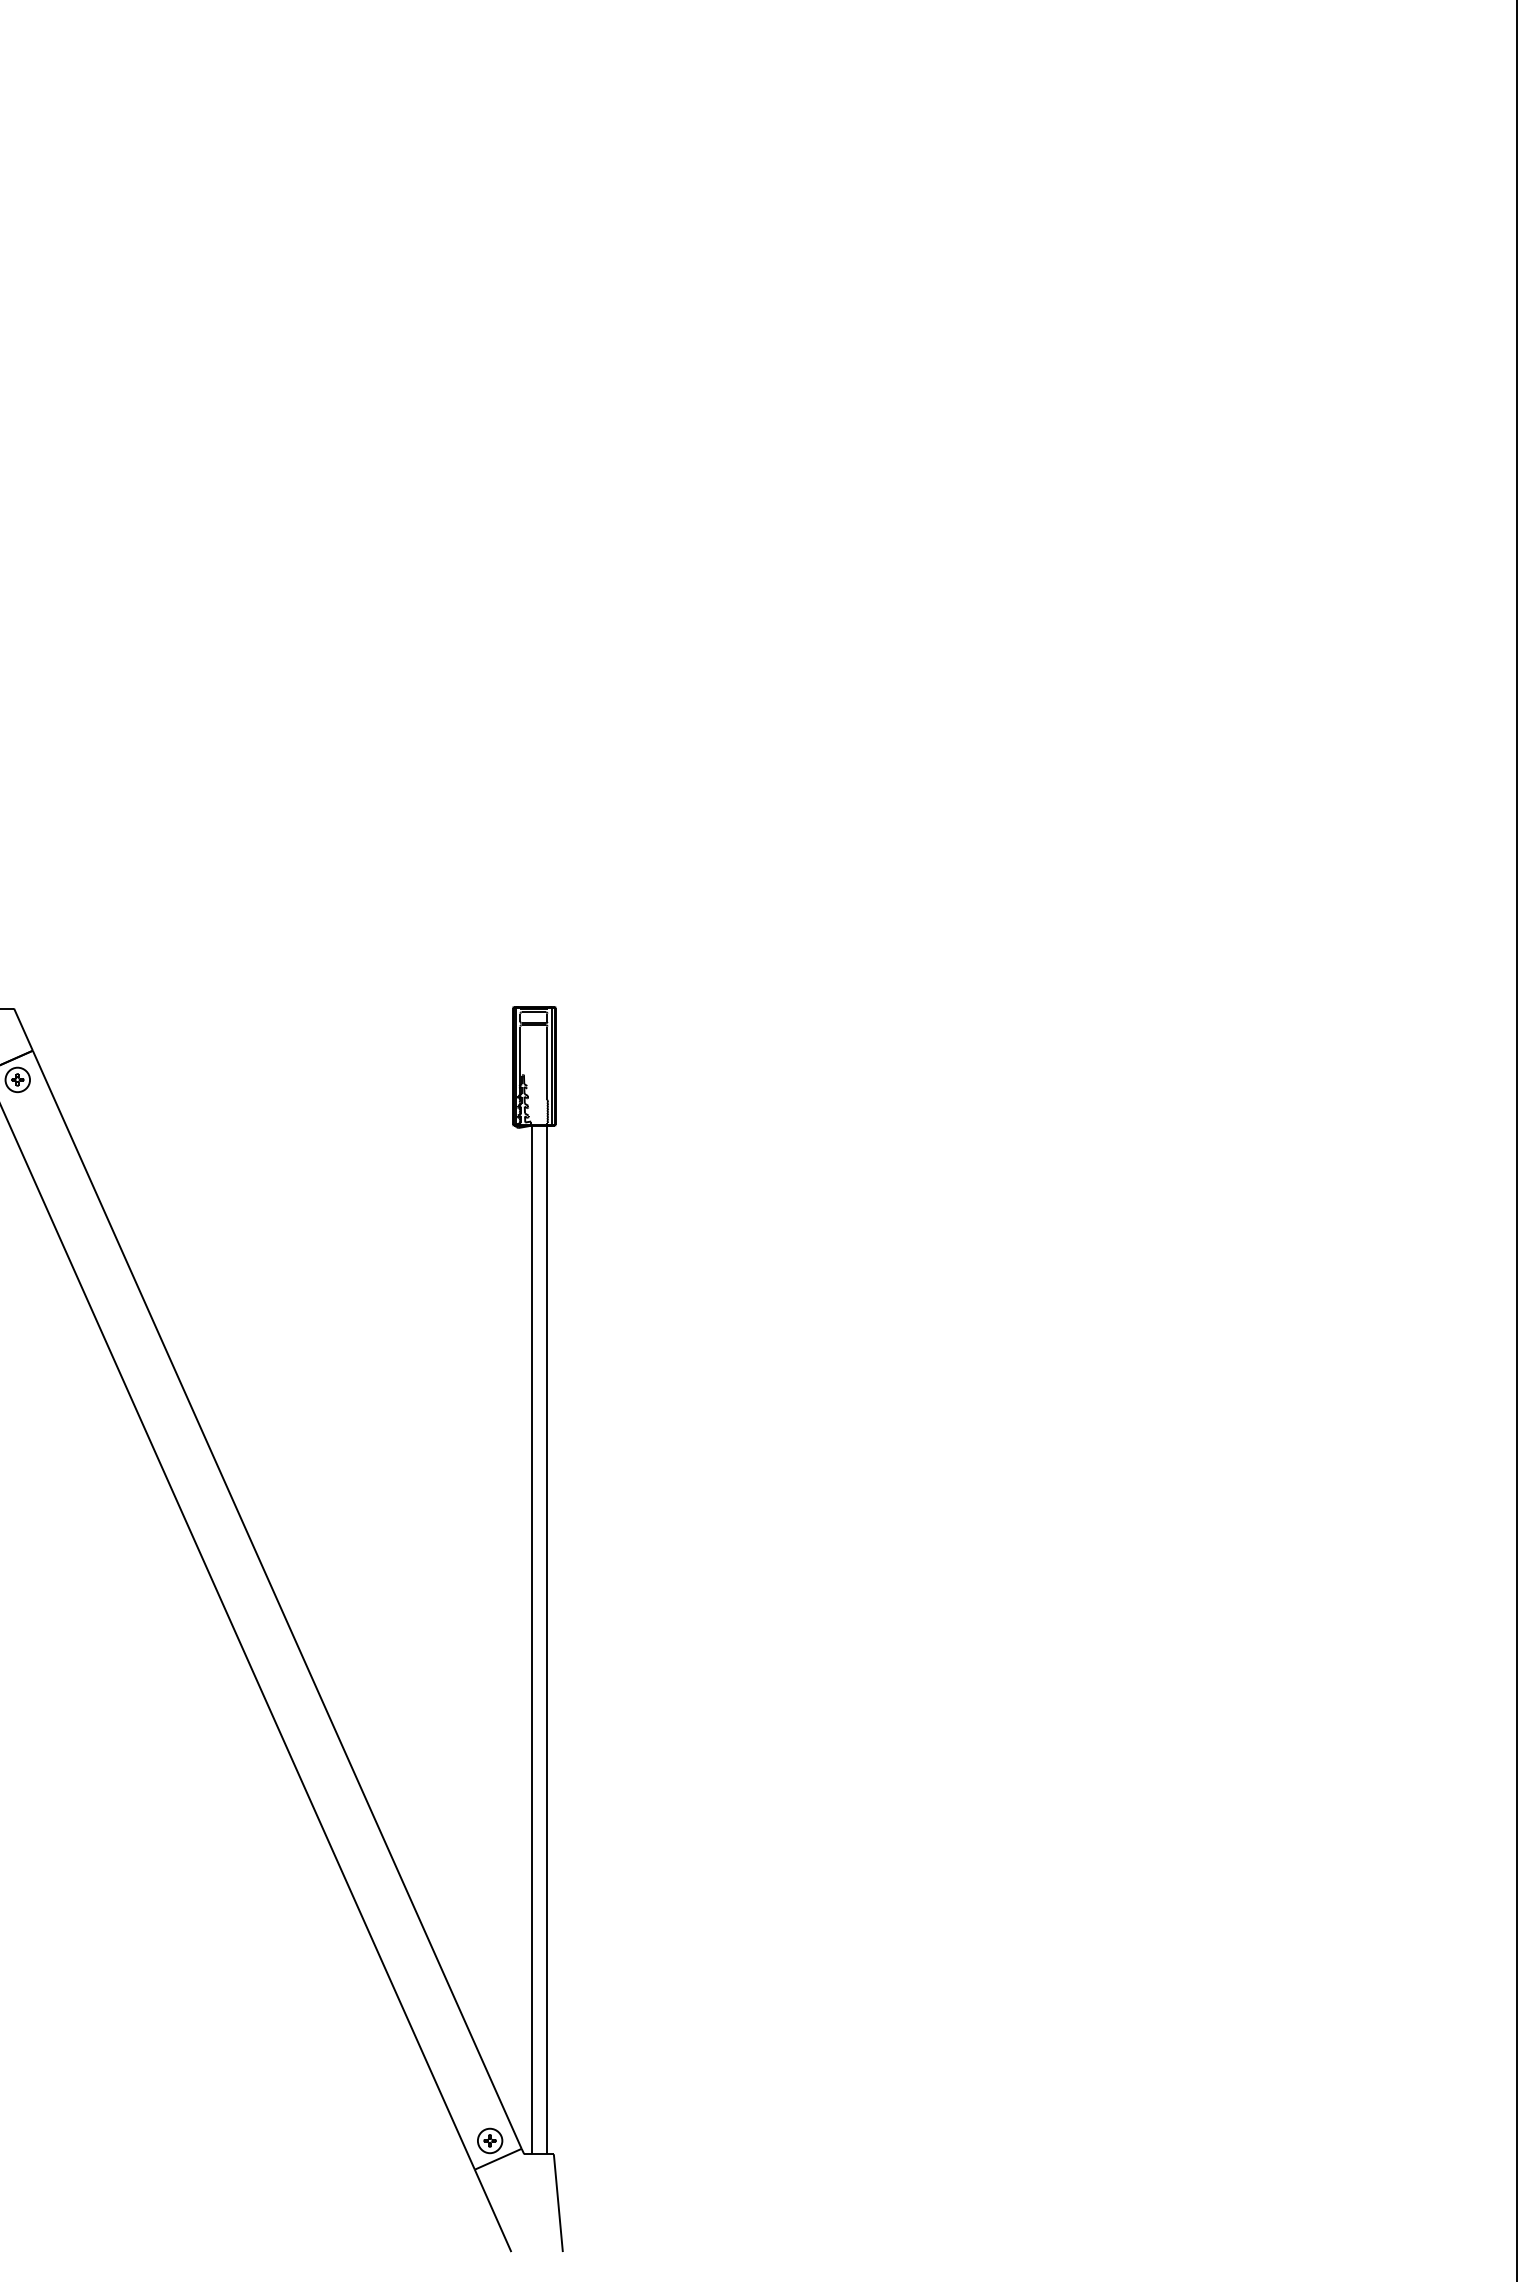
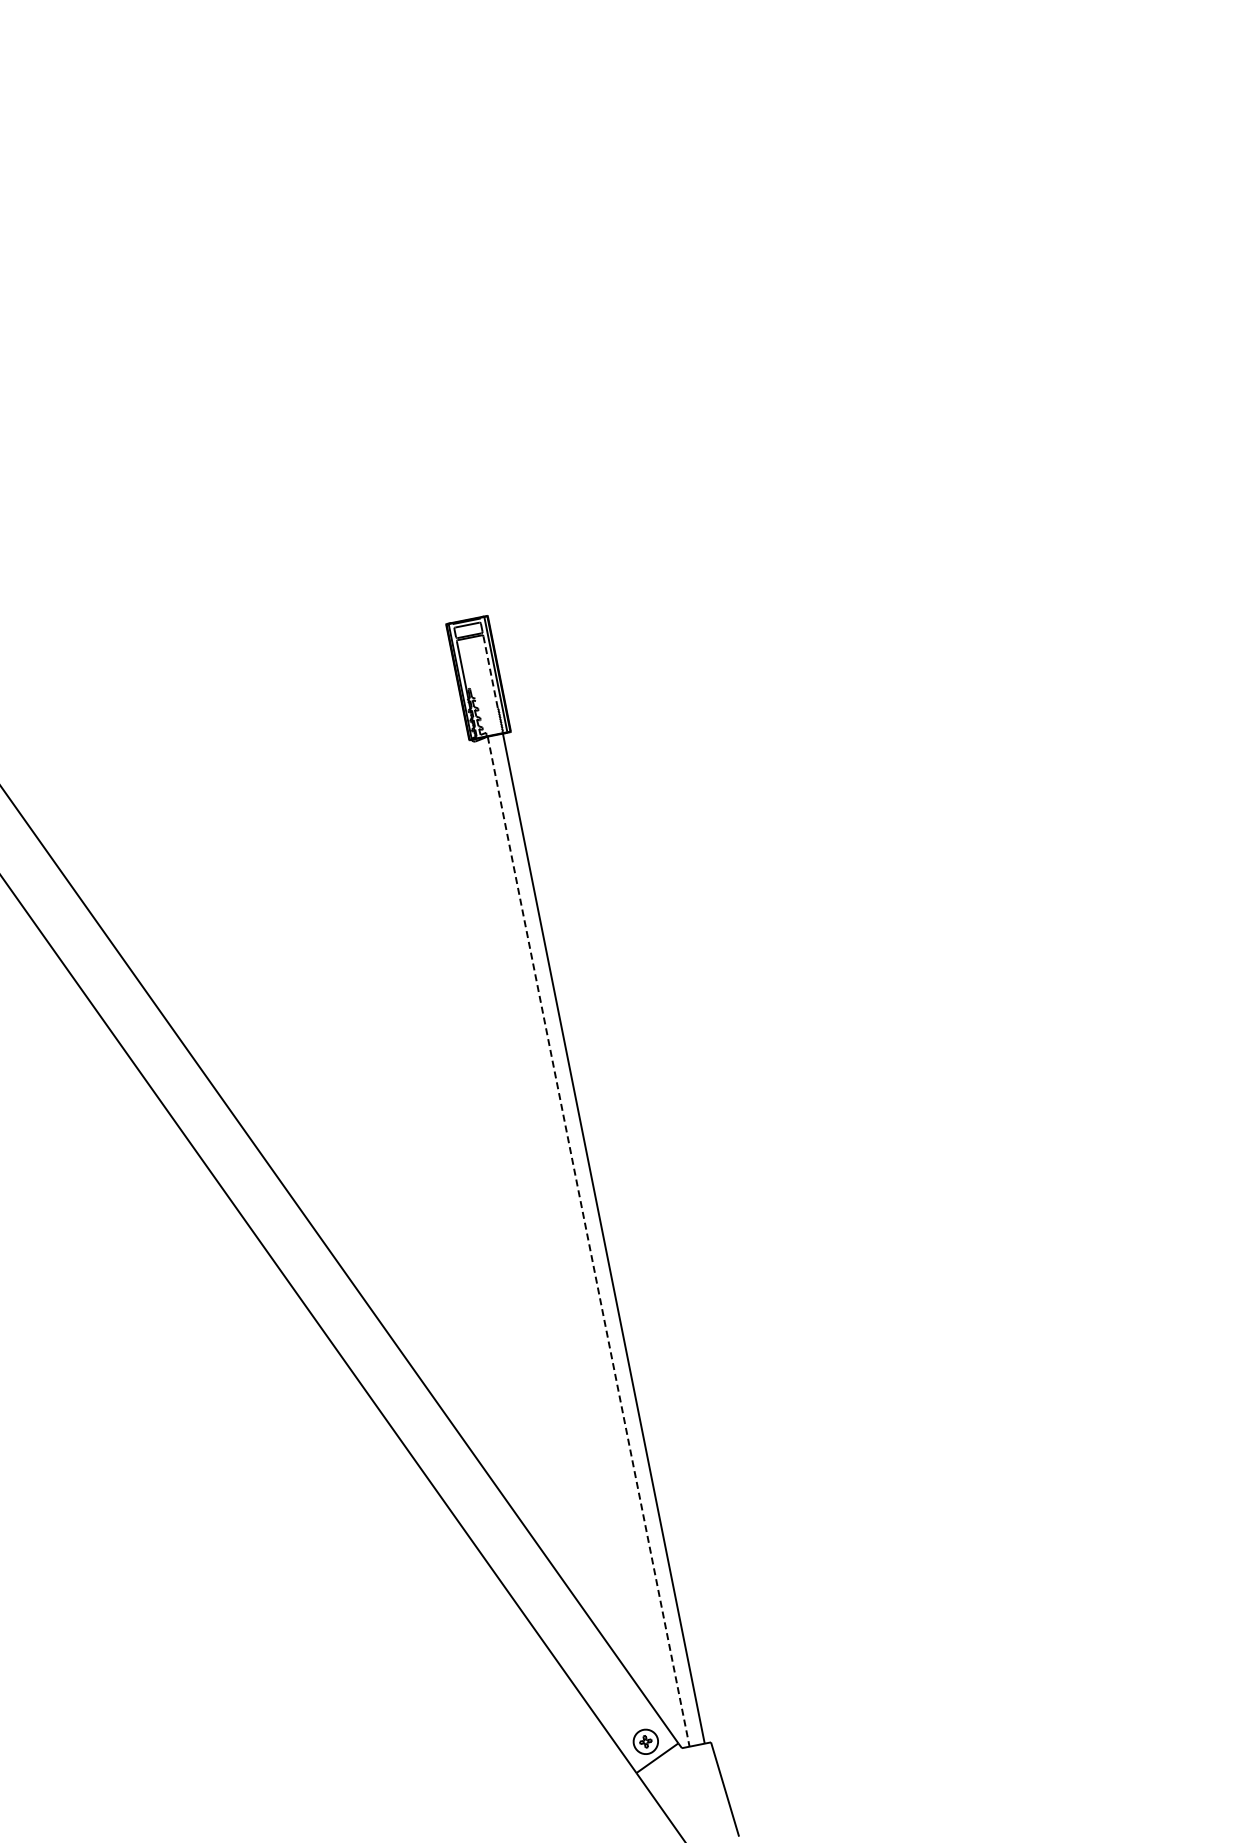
line: (547, 1063) -> (490, 672), solid -> dashed
line: (531, 1640) -> (588, 1242), solid -> dashed

